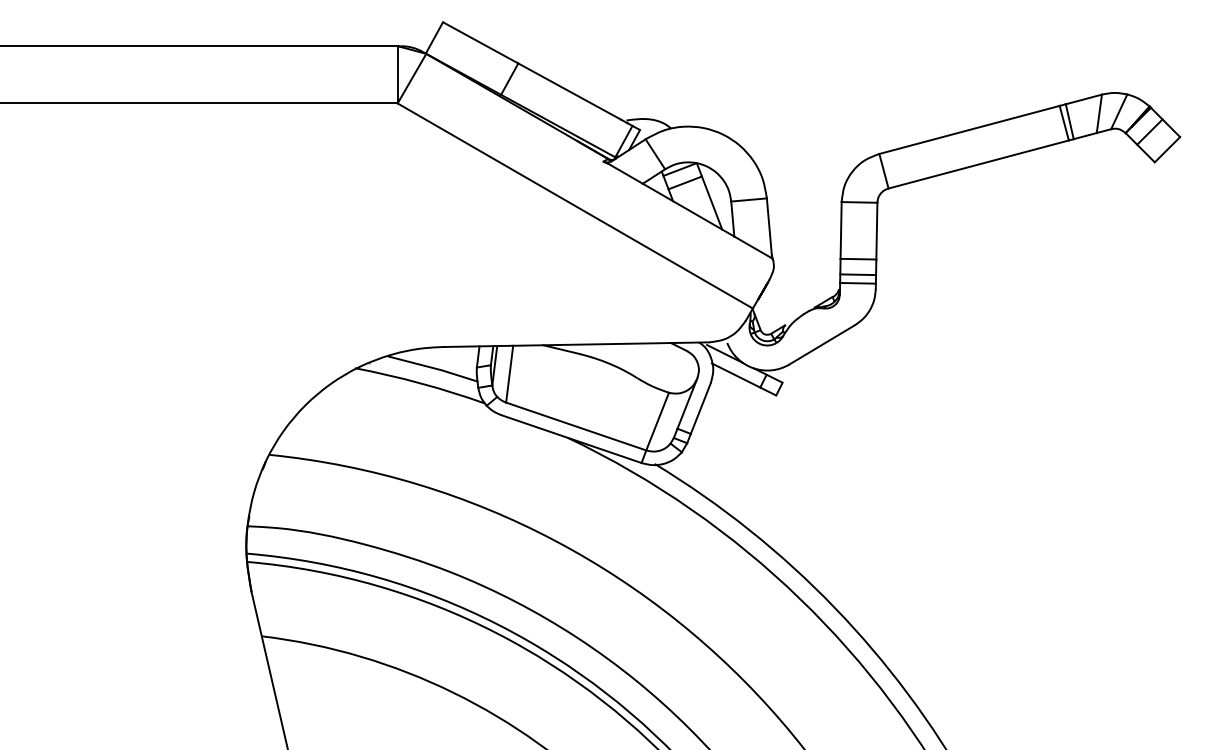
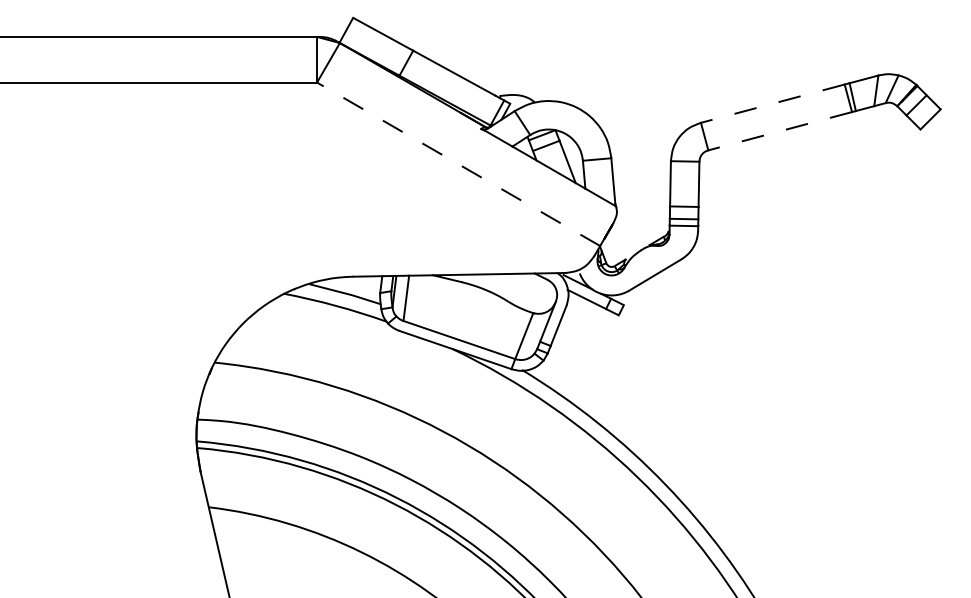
line: (969, 129) -> (772, 103), solid -> dashed
line: (977, 164) -> (779, 131), solid -> dashed
line: (575, 206) -> (458, 164), solid -> dashed

